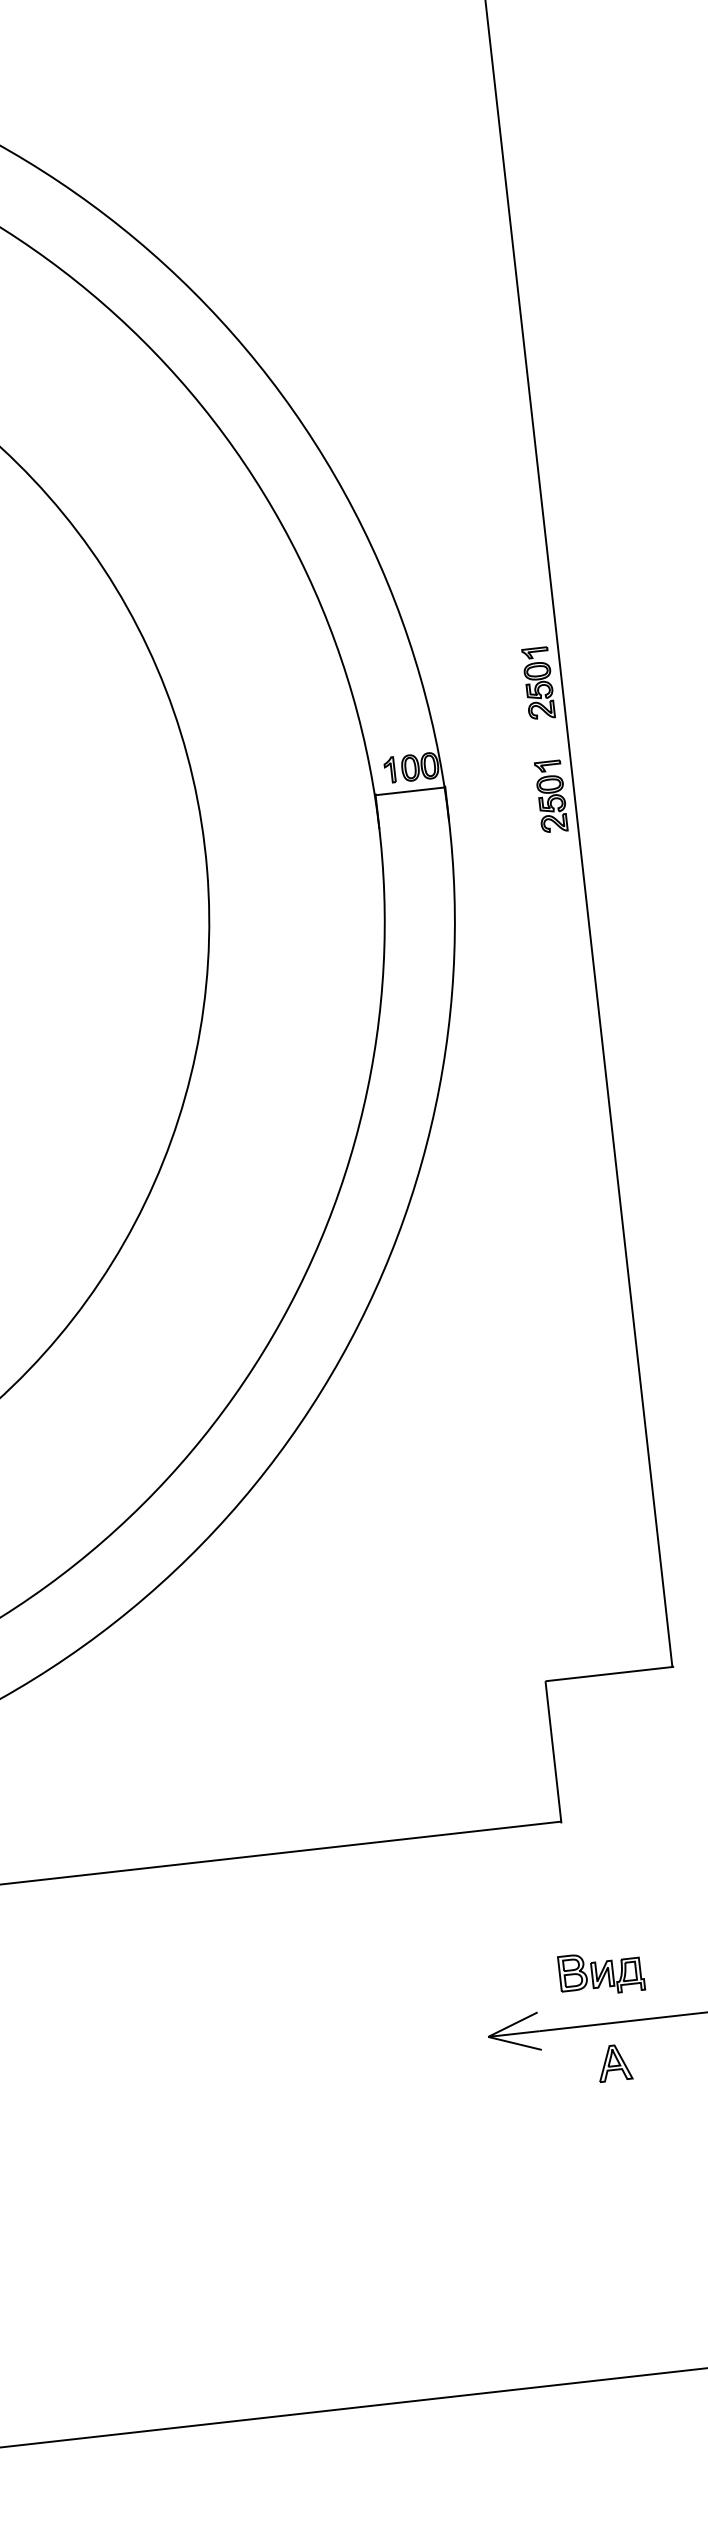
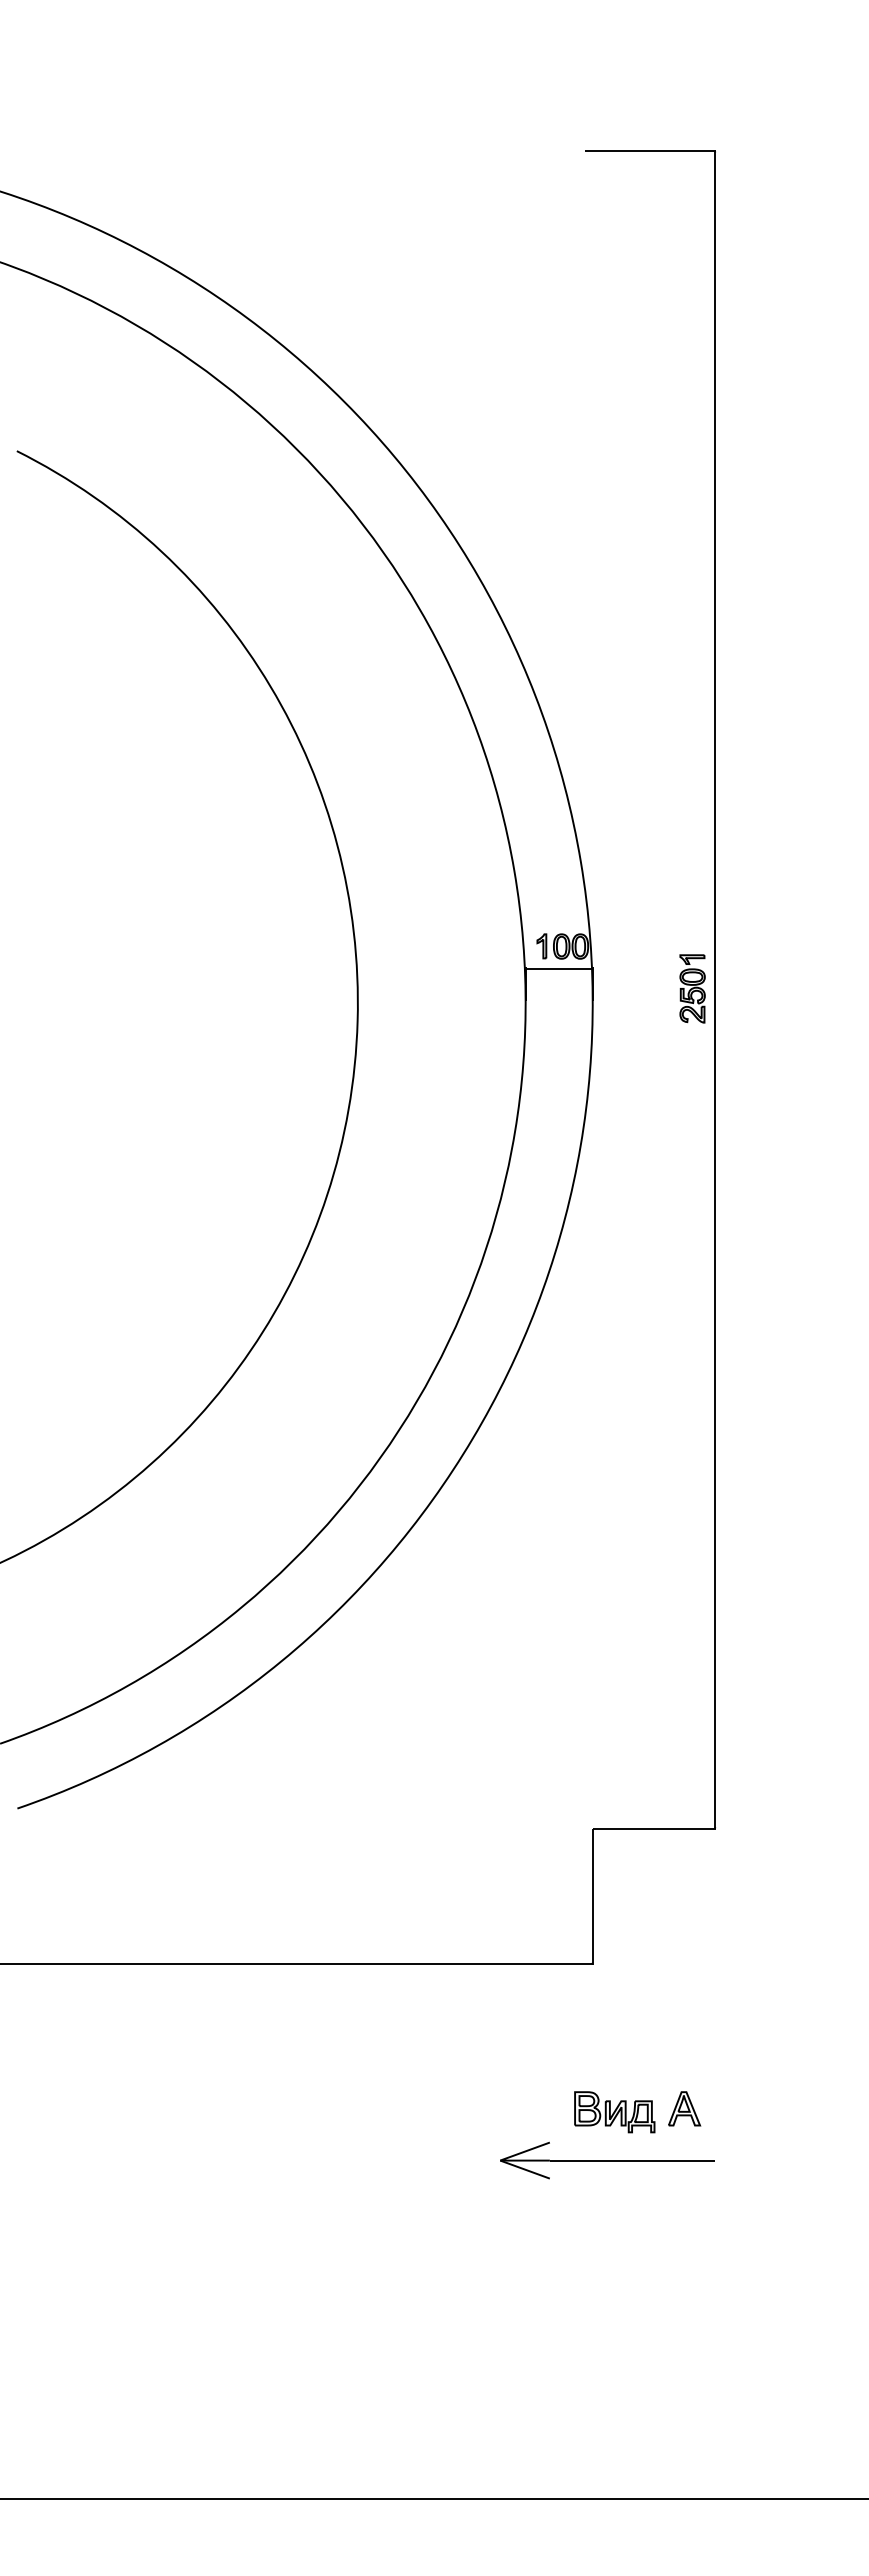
part: (538, 683) -> (692, 879), removed
part: (614, 2062) -> (684, 2108), moved

